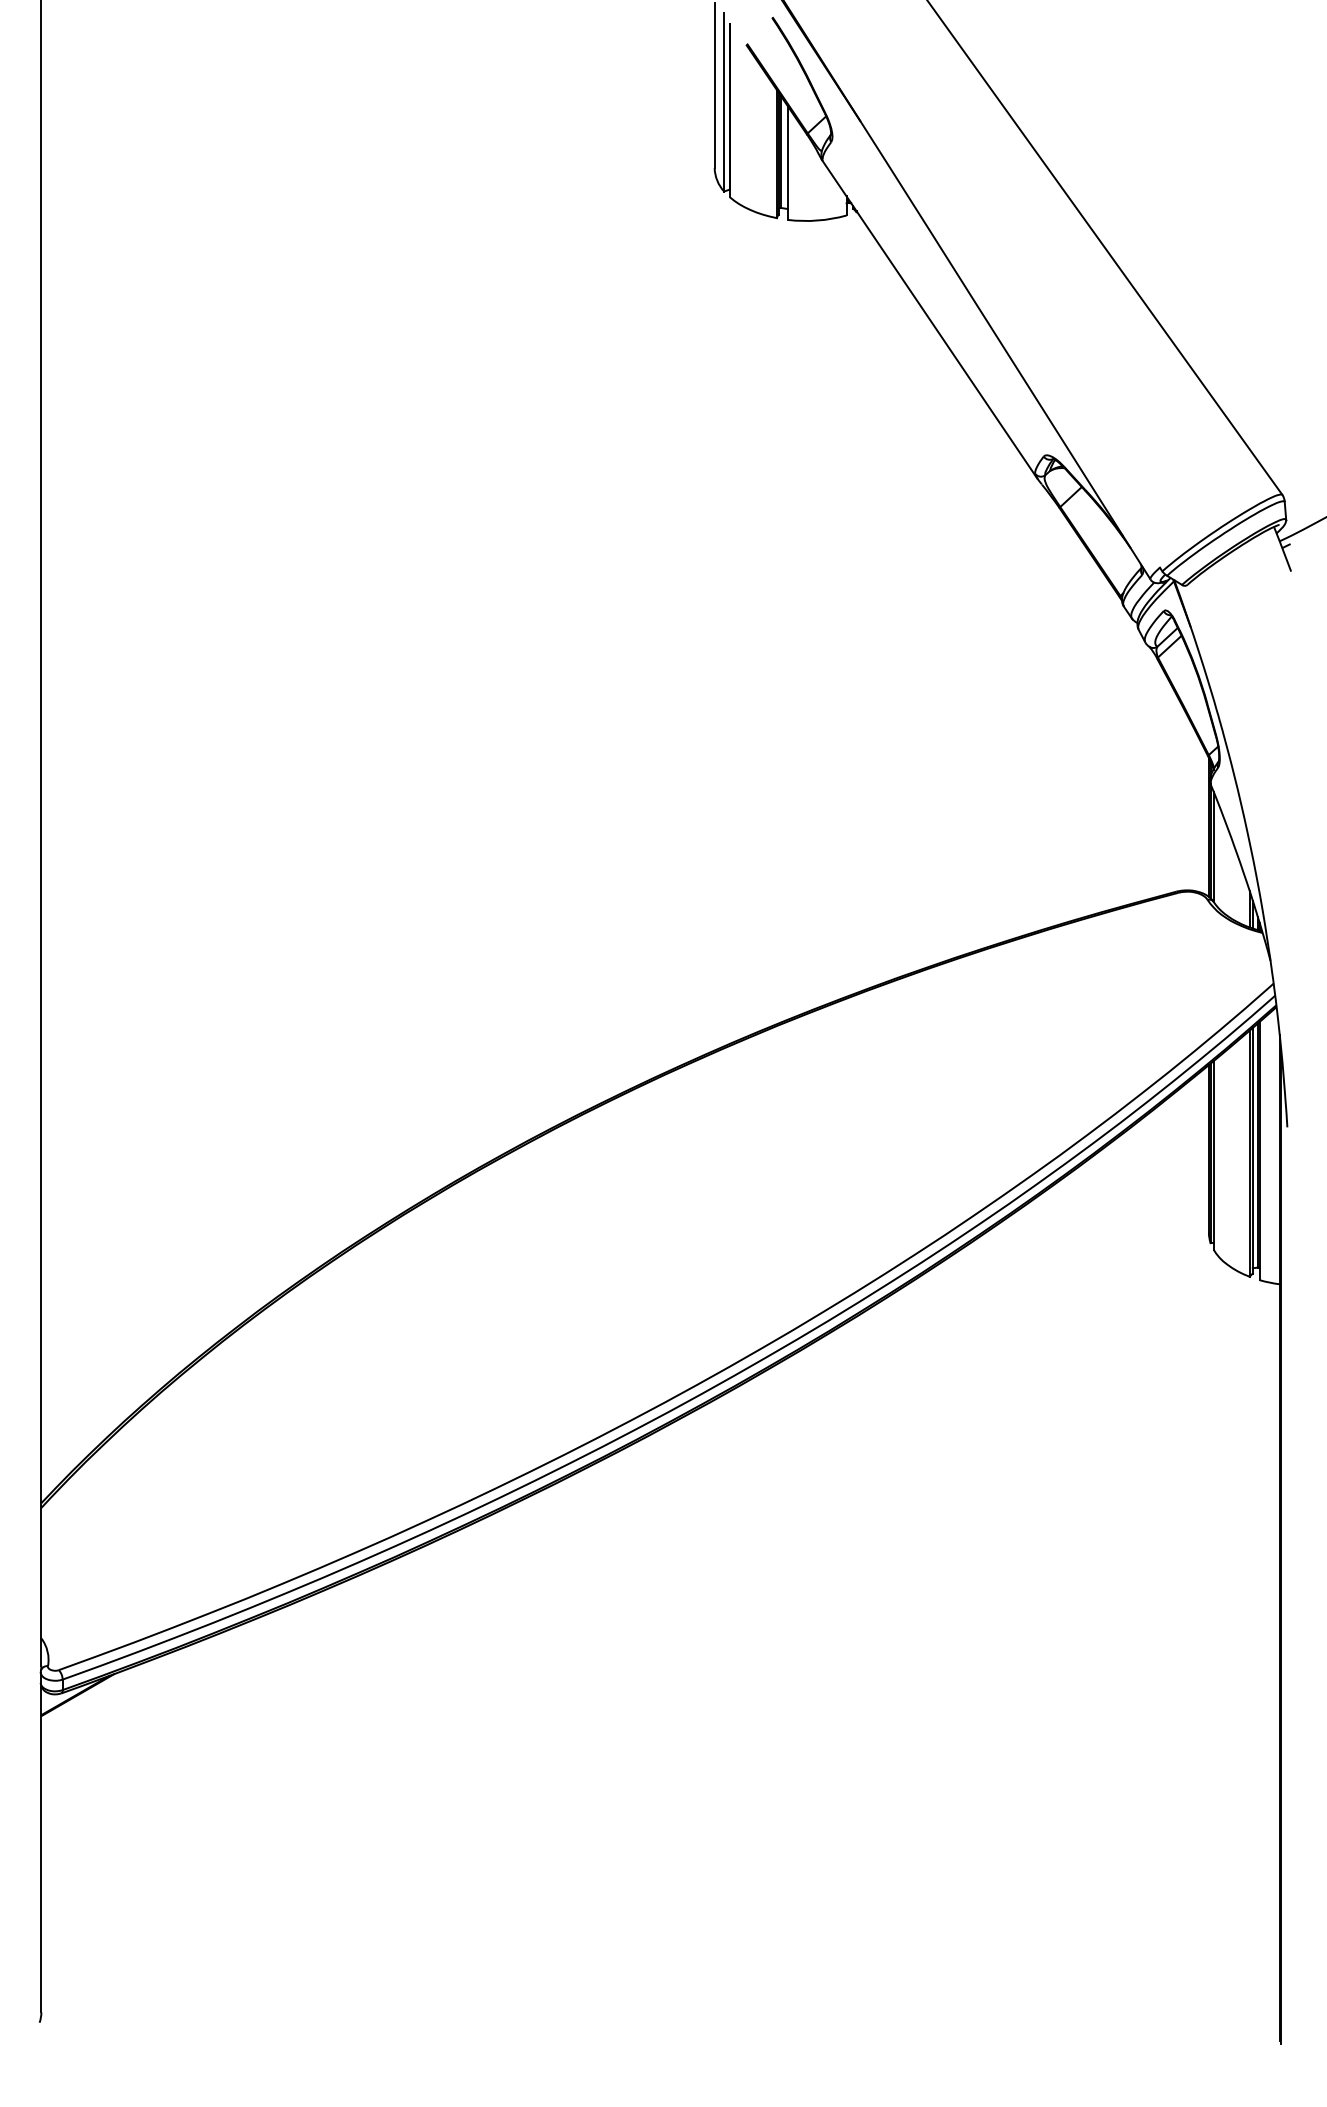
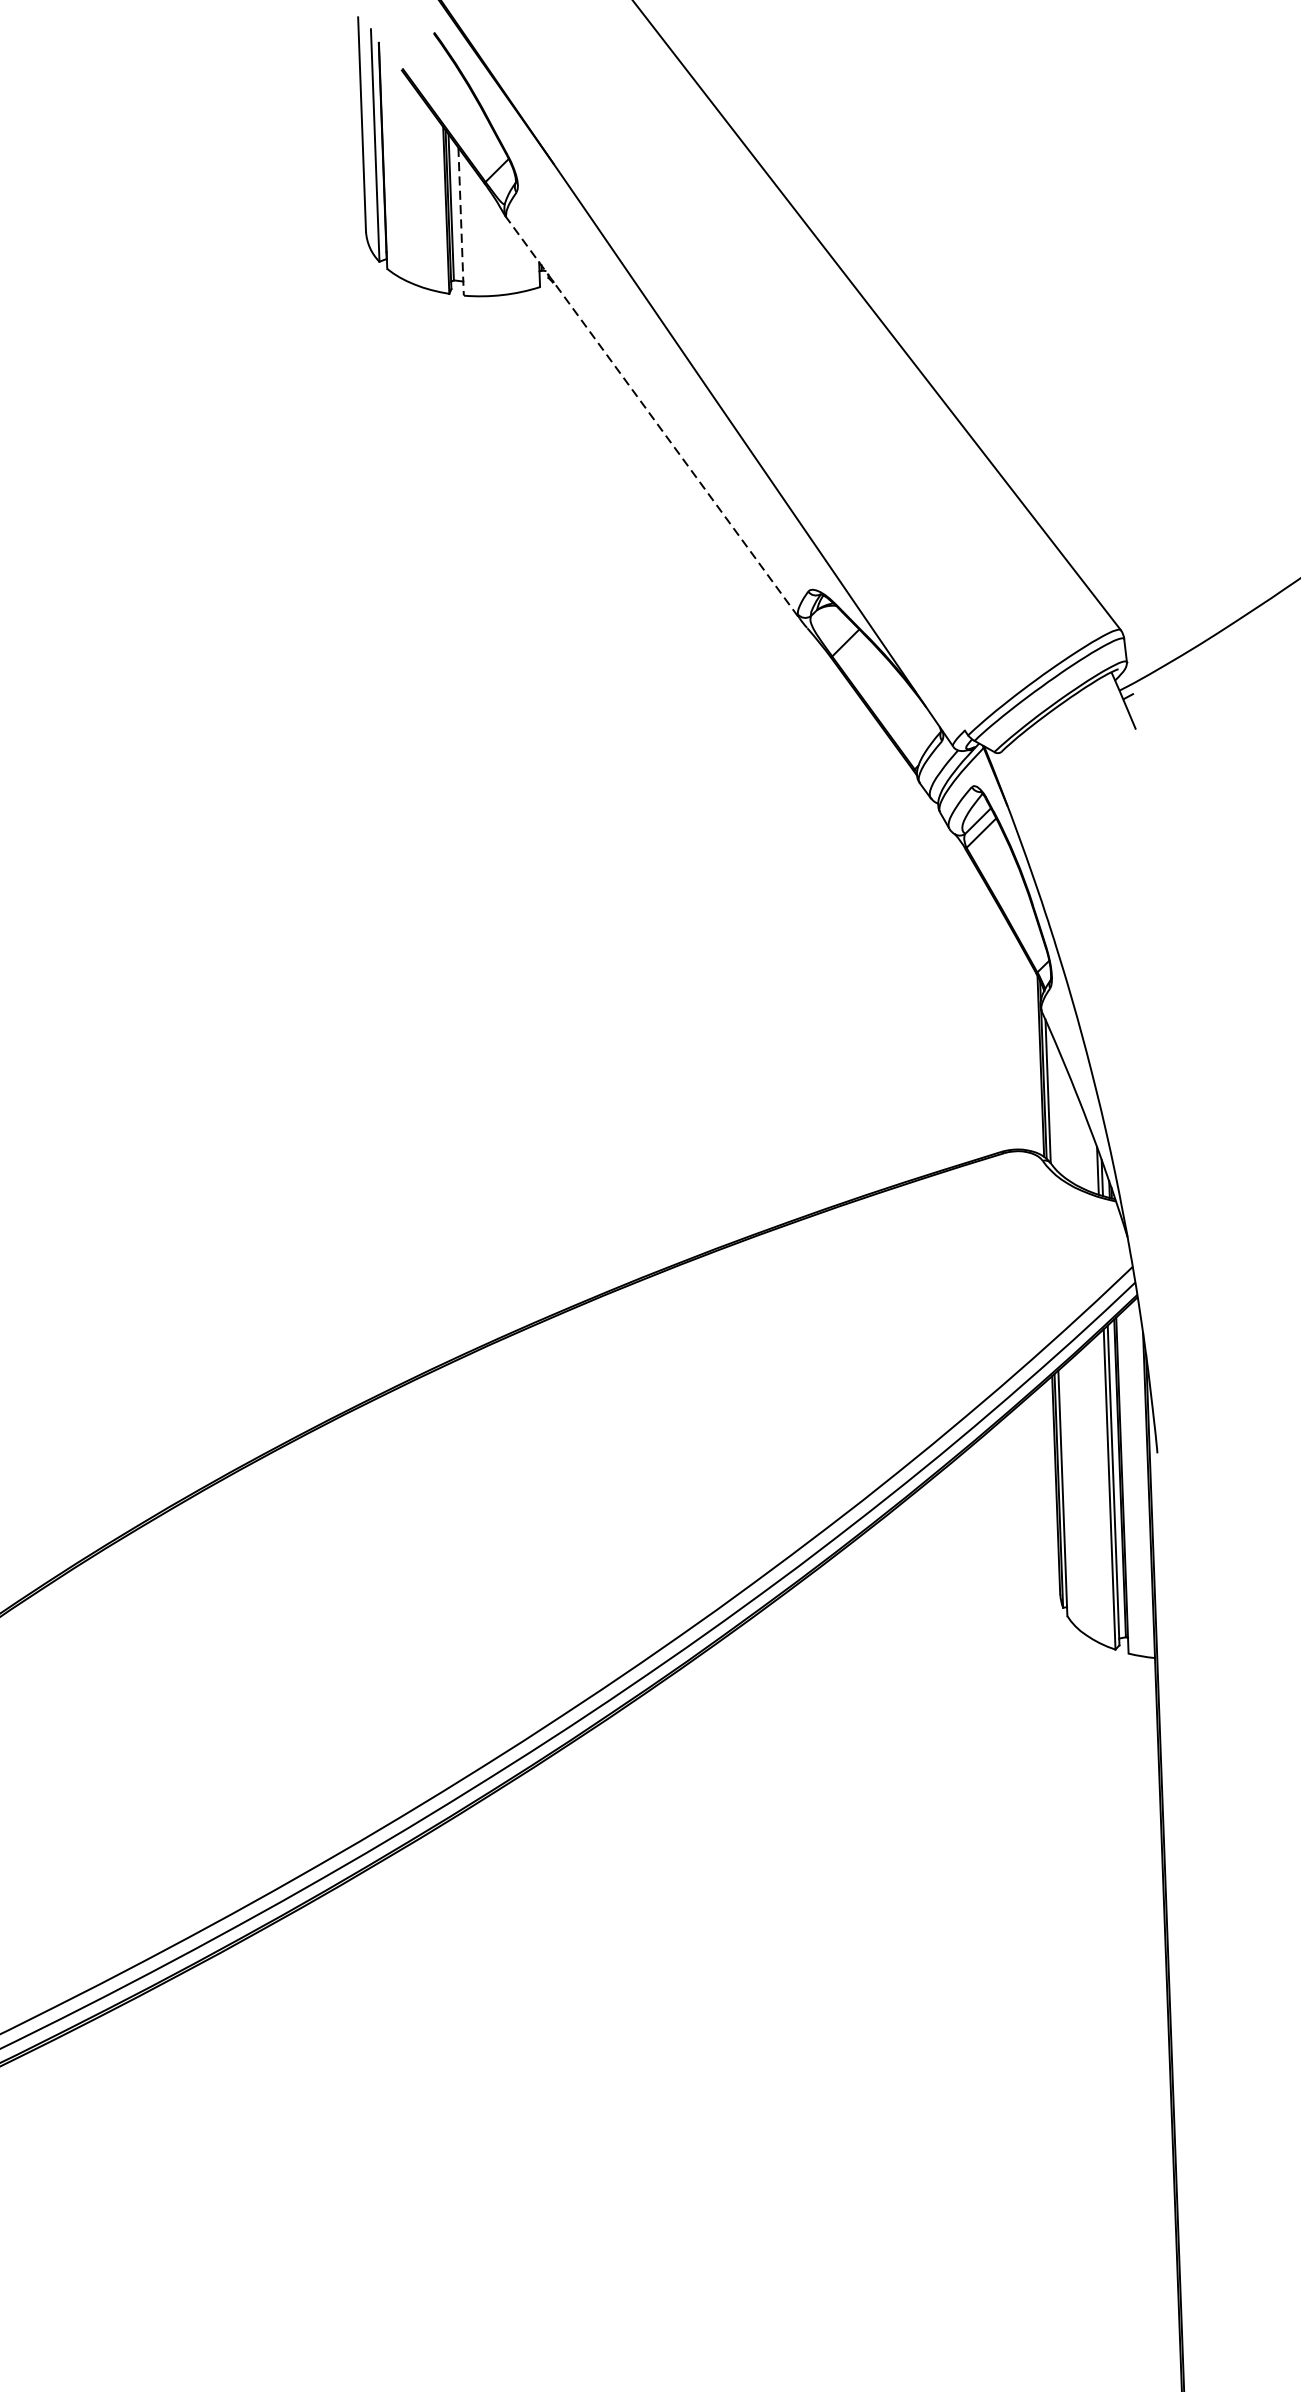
line: (787, 163) -> (460, 222), solid -> dashed
line: (929, 319) -> (652, 418), solid -> dashed

